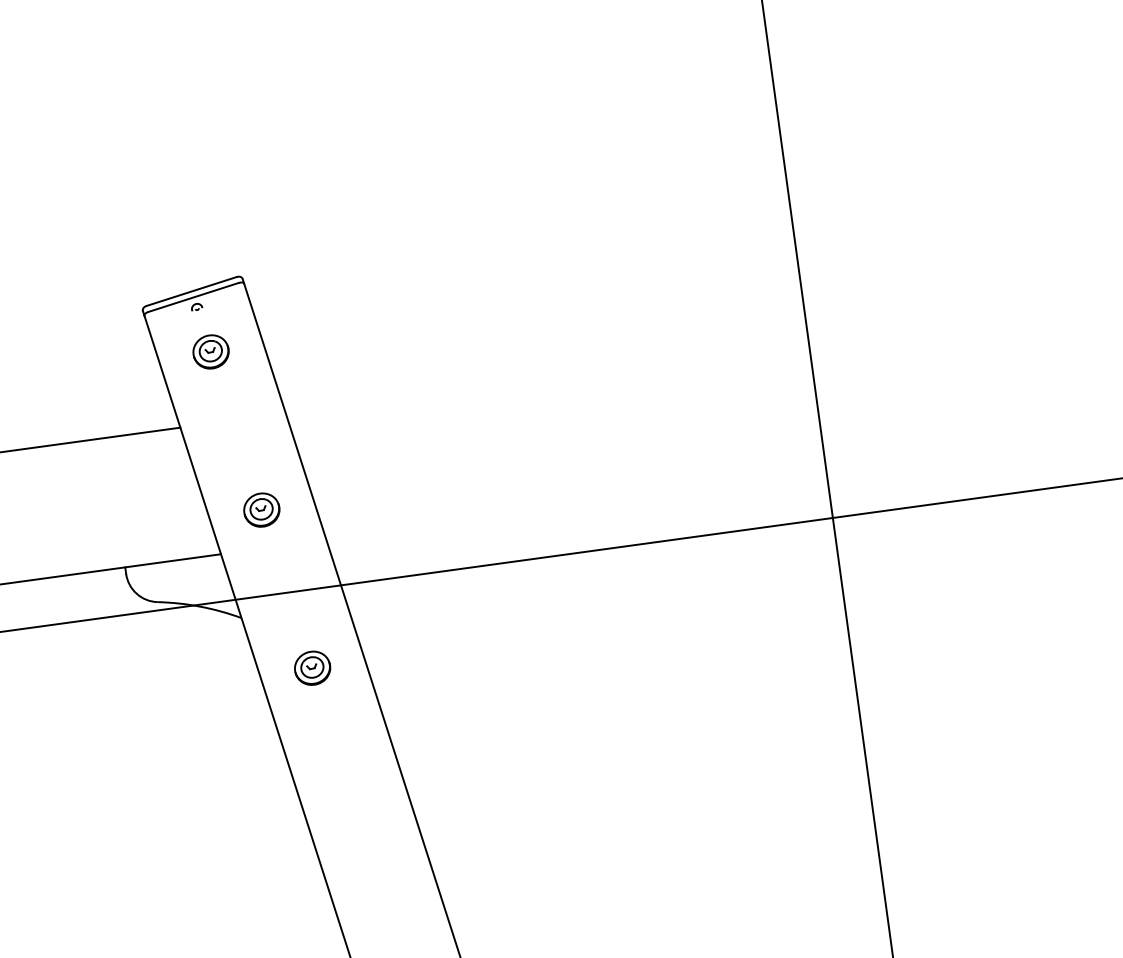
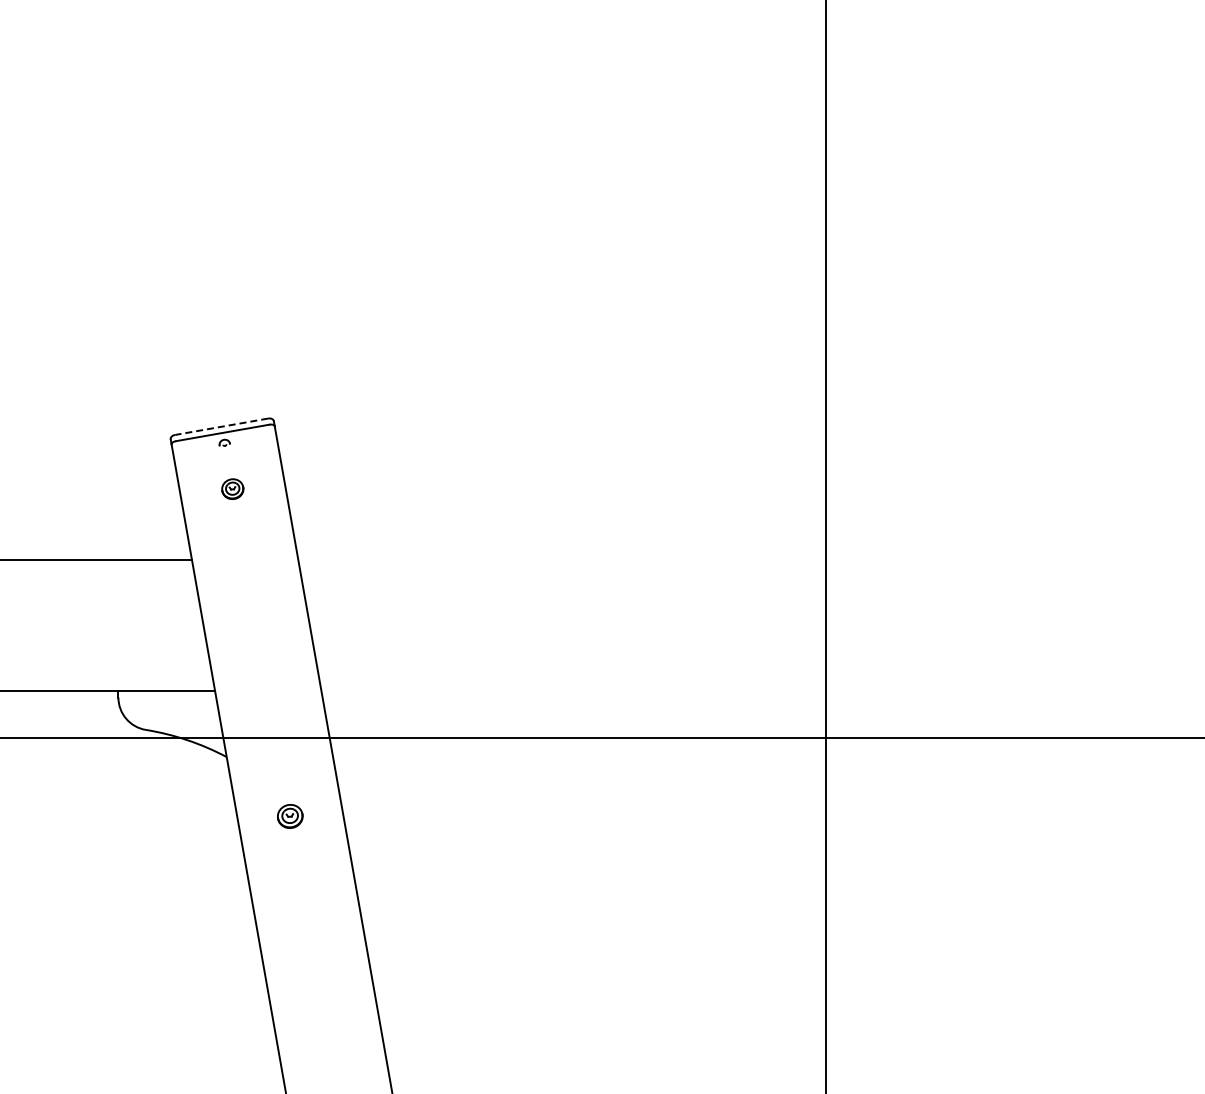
line: (191, 291) -> (221, 426), solid -> dashed
part: (210, 351) -> (232, 488), size x0.6
part: (261, 509) -> (261, 652), removed
part: (311, 668) -> (289, 816), size x0.7

